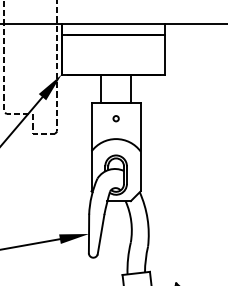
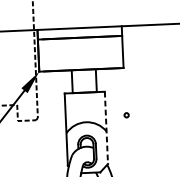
circle: (115, 118) -> (126, 115), moved
line: (140, 147) -> (106, 128), solid -> dashed

